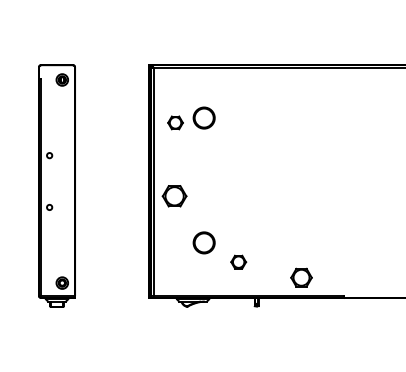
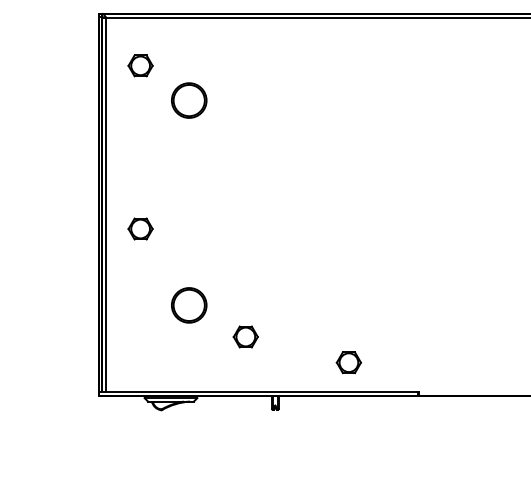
part: (175, 122) -> (140, 65), moved
part: (174, 196) -> (140, 229), size x0.62
part: (301, 277) -> (348, 362), size x0.71

